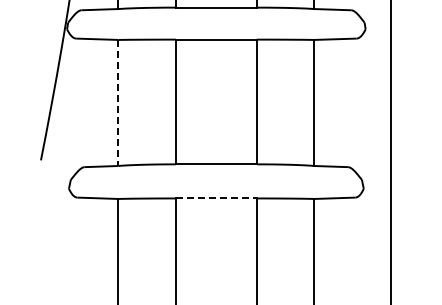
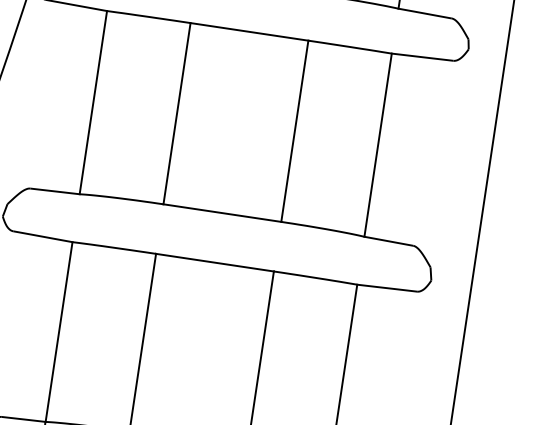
line: (118, 103) -> (93, 103), dashed -> solid
line: (216, 198) -> (215, 262), dashed -> solid

